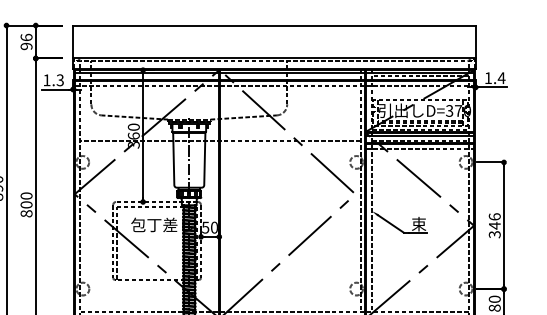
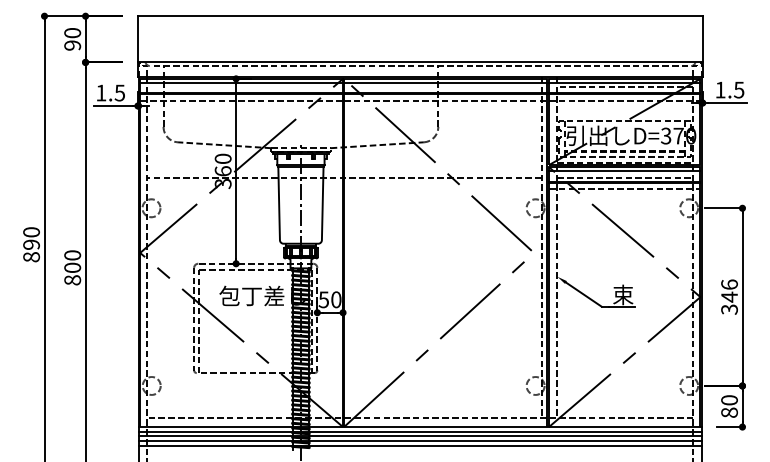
text: (26, 37) -> (72, 32), 96 -> 90
text: (501, 77) -> (738, 89), 1.4 -> 1.5
text: (59, 79) -> (119, 92), 1.3 -> 1.5

